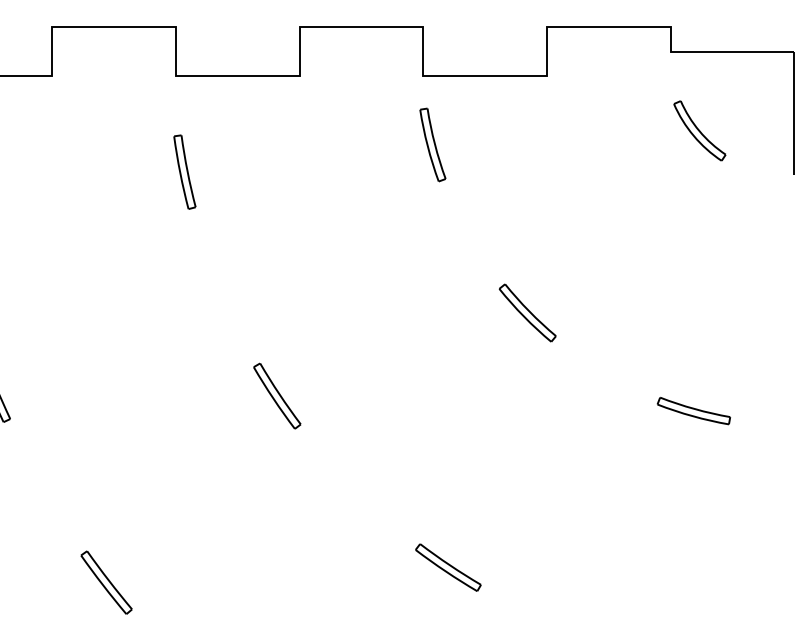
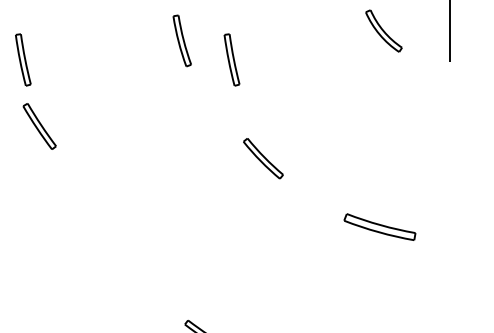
part: (432, 144) -> (182, 40), moved
part: (482, 171) -> (231, 59), added
part: (277, 395) -> (39, 126), moved
part: (693, 411) -> (379, 227), size x1.4

